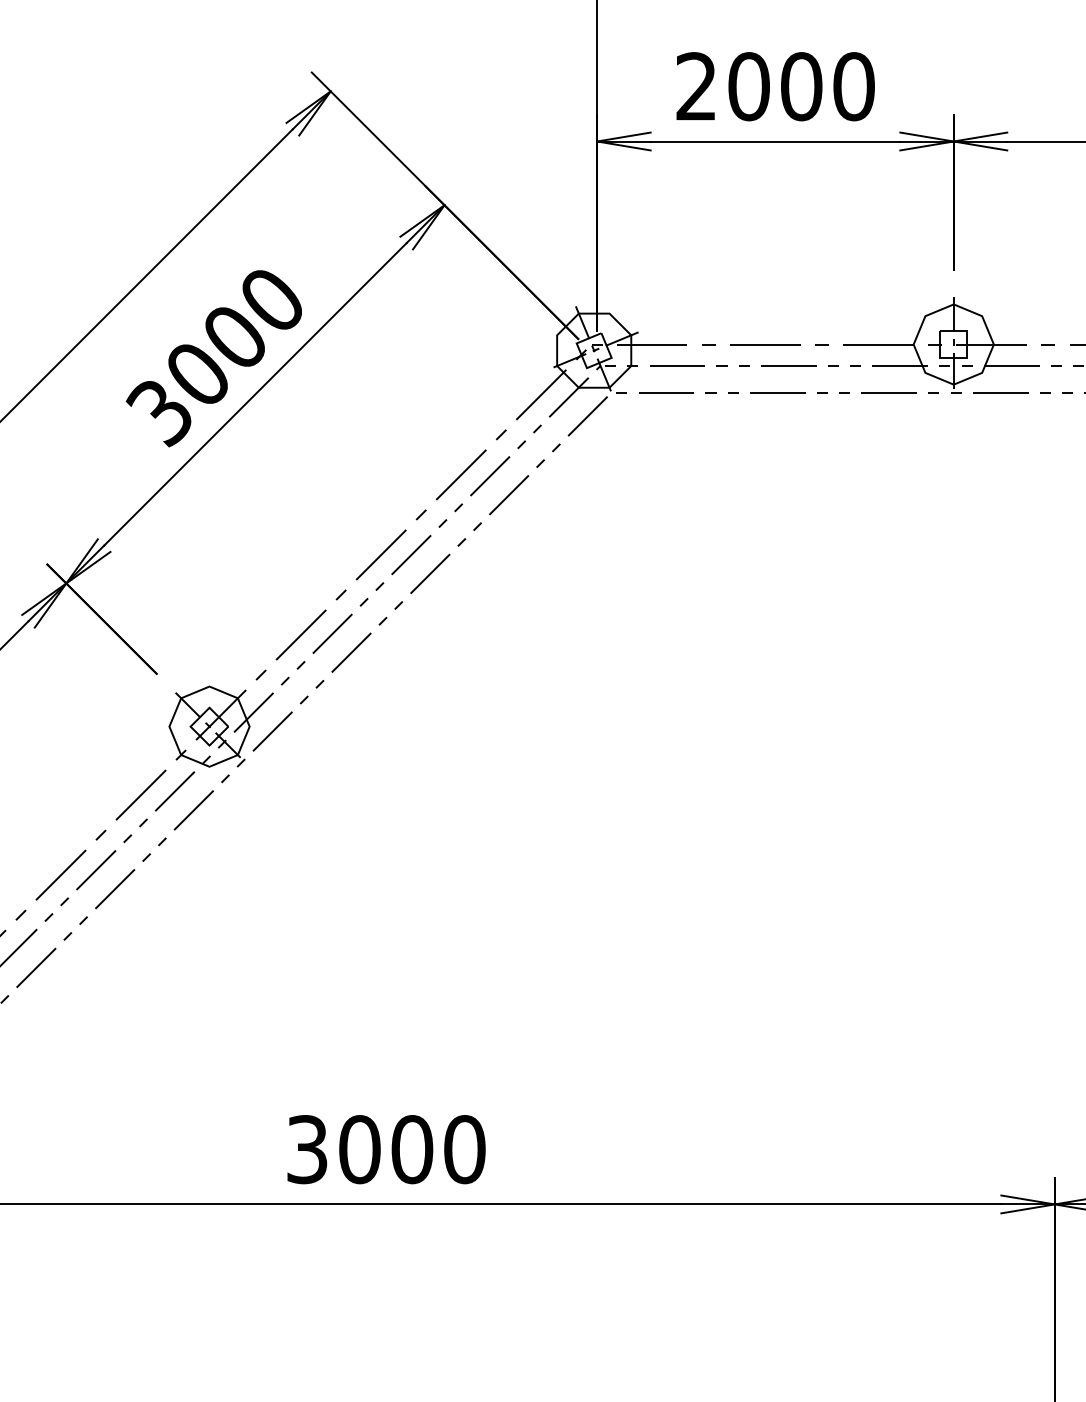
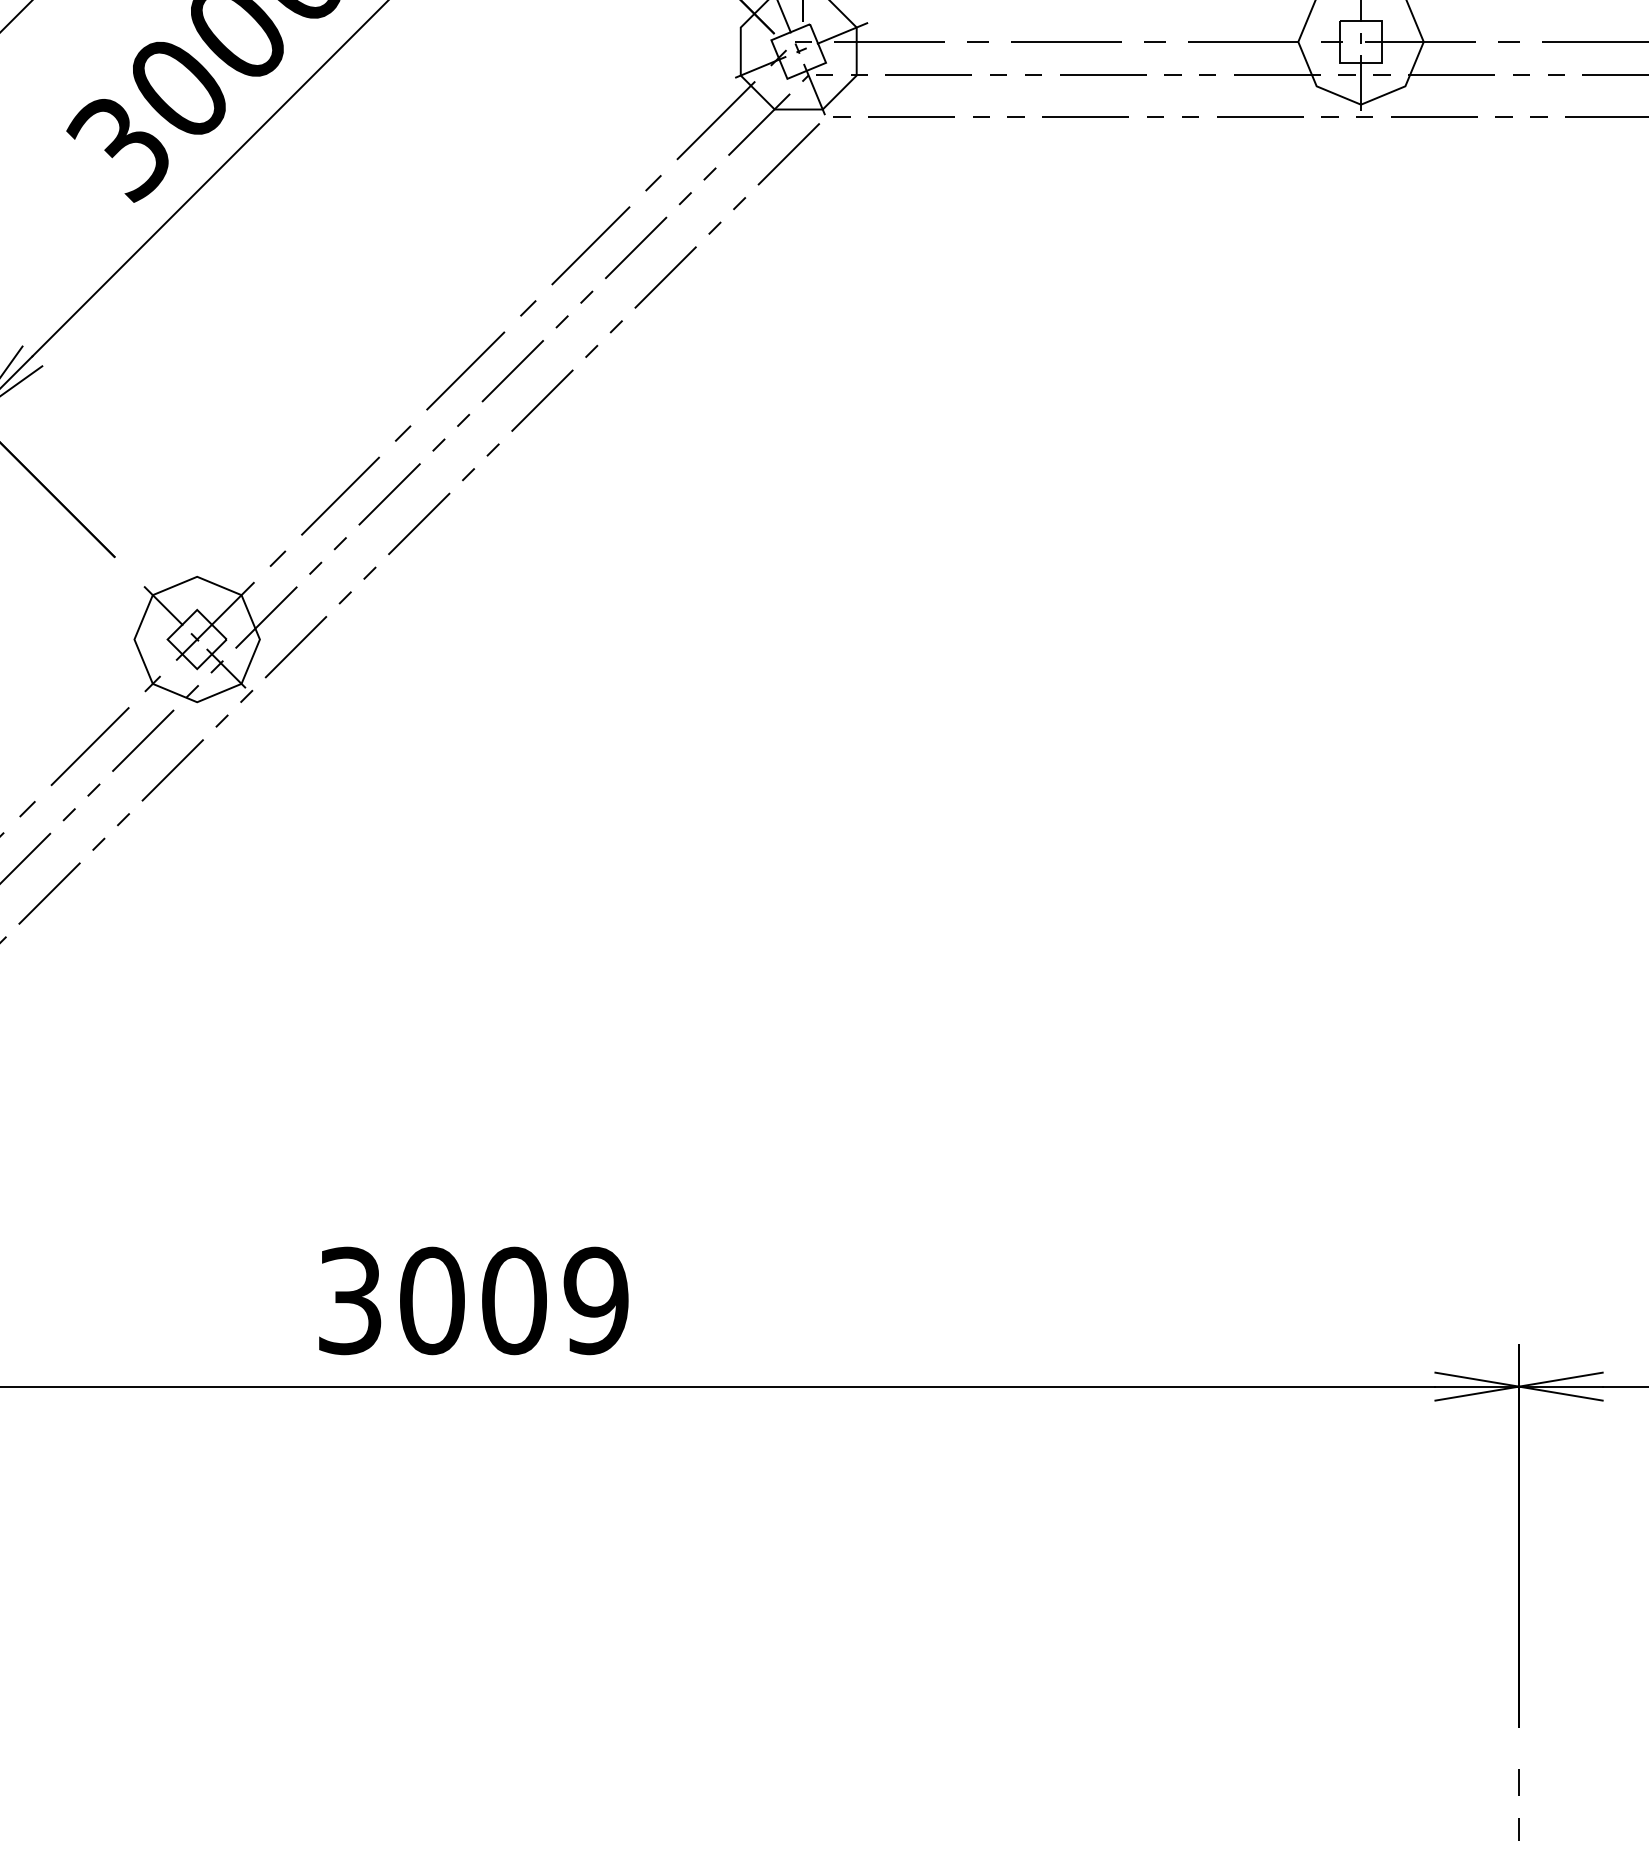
text: (464, 1149) -> (595, 1300), 3000 -> 3009

